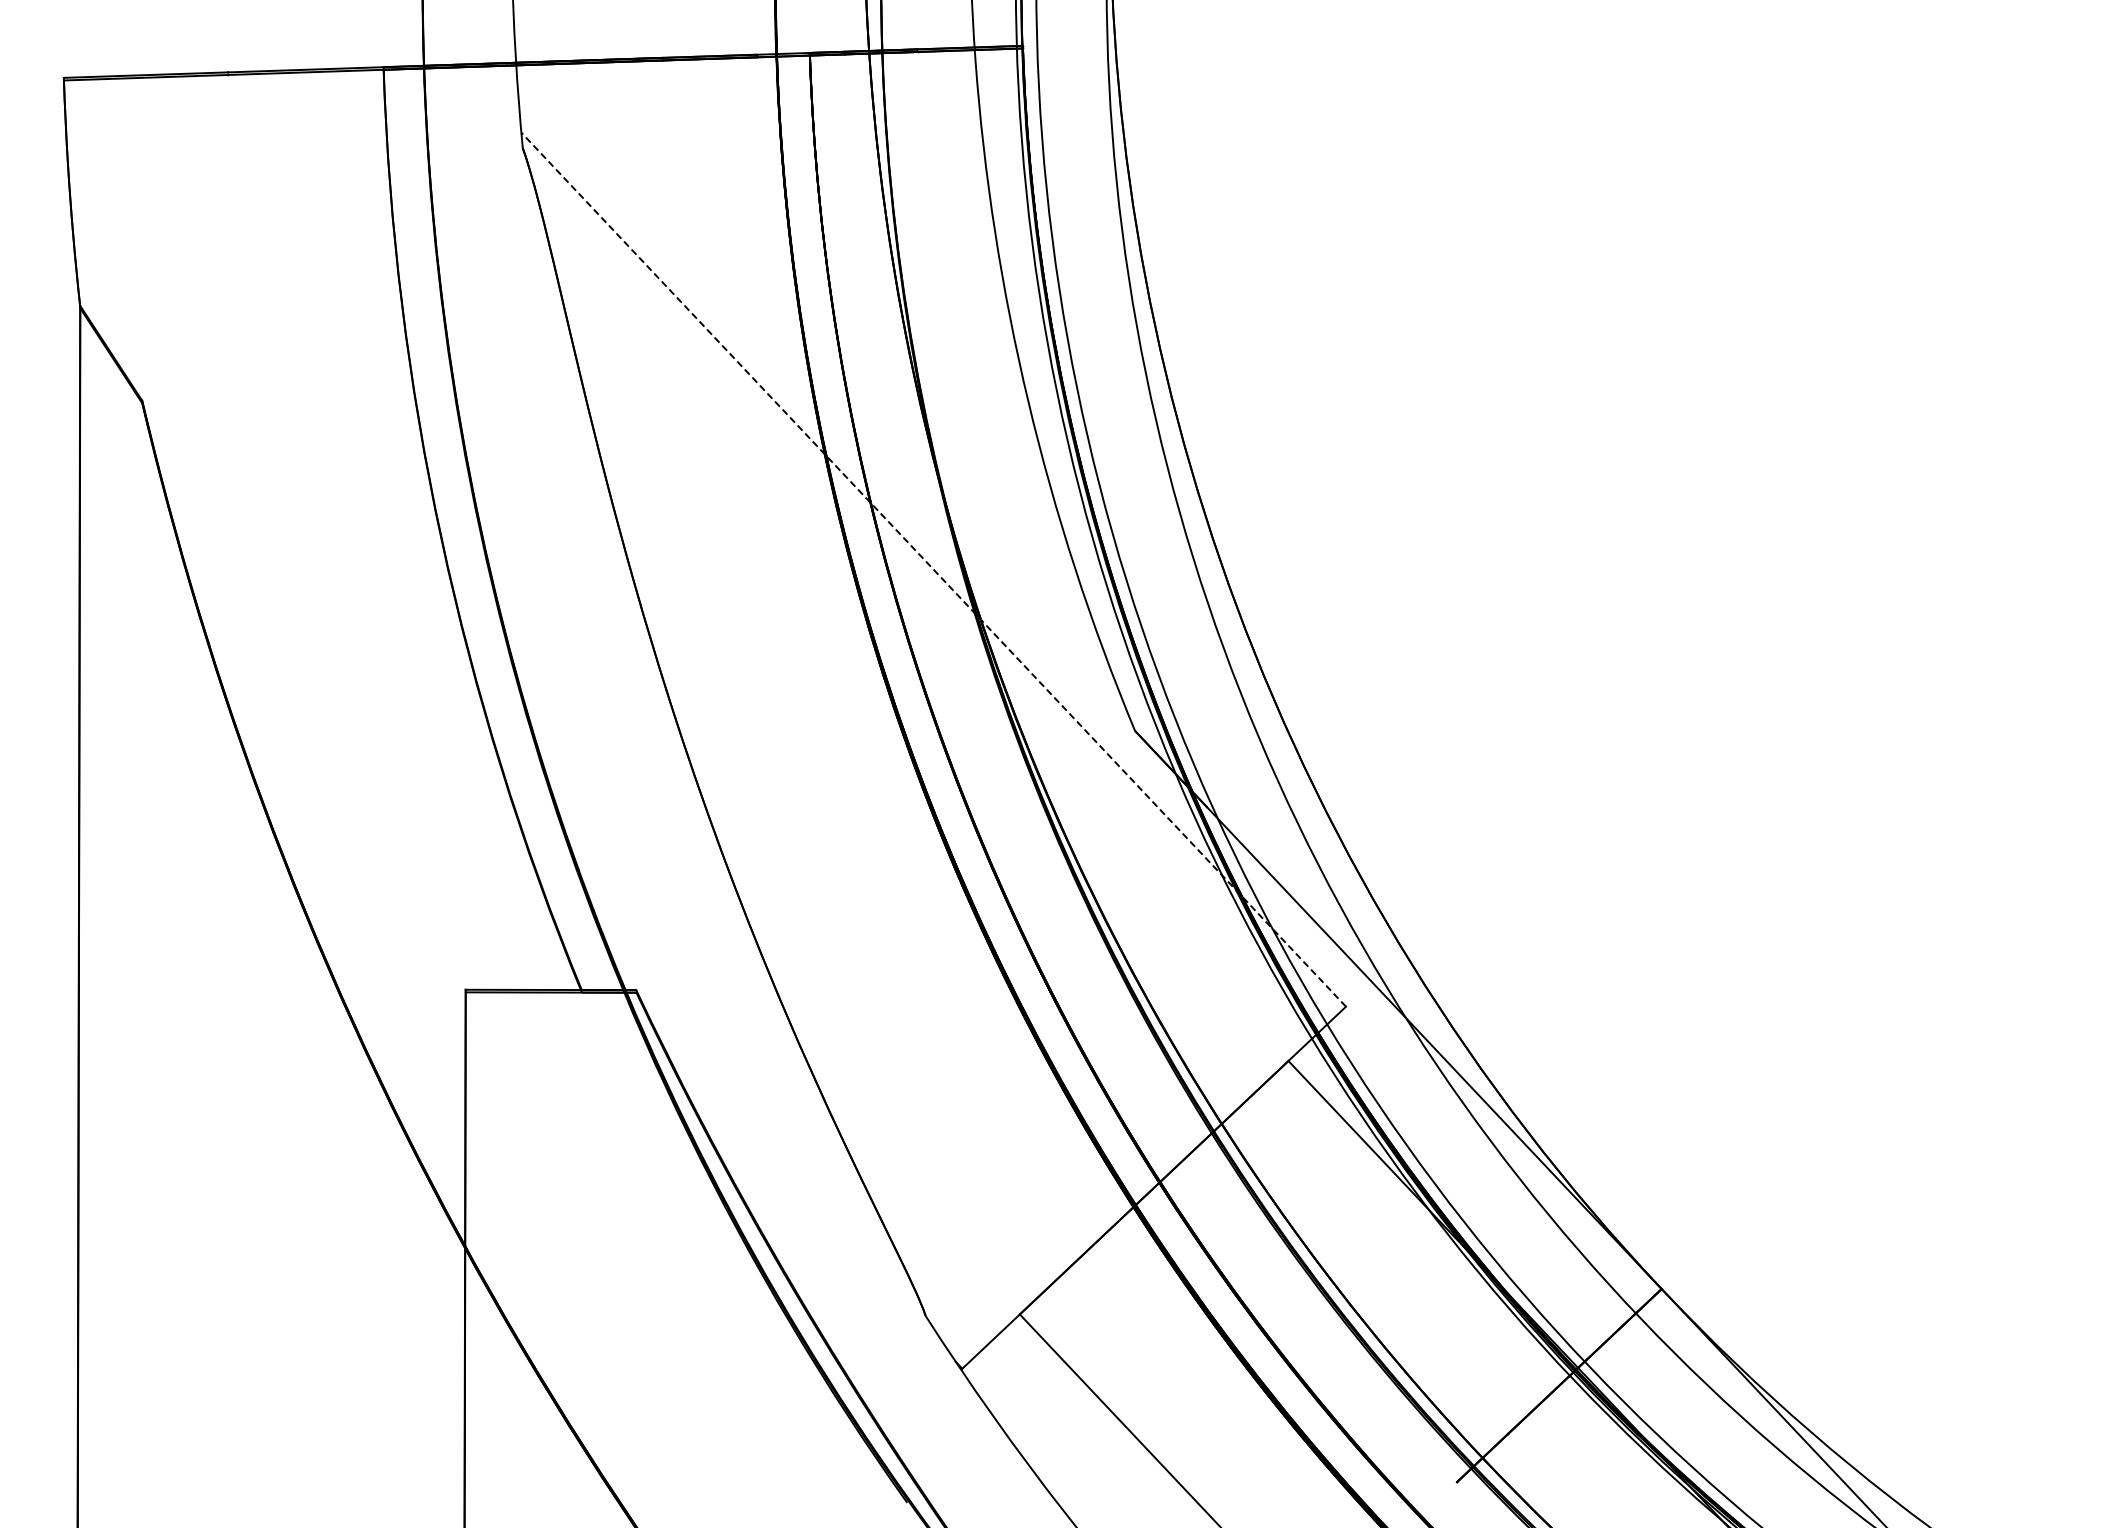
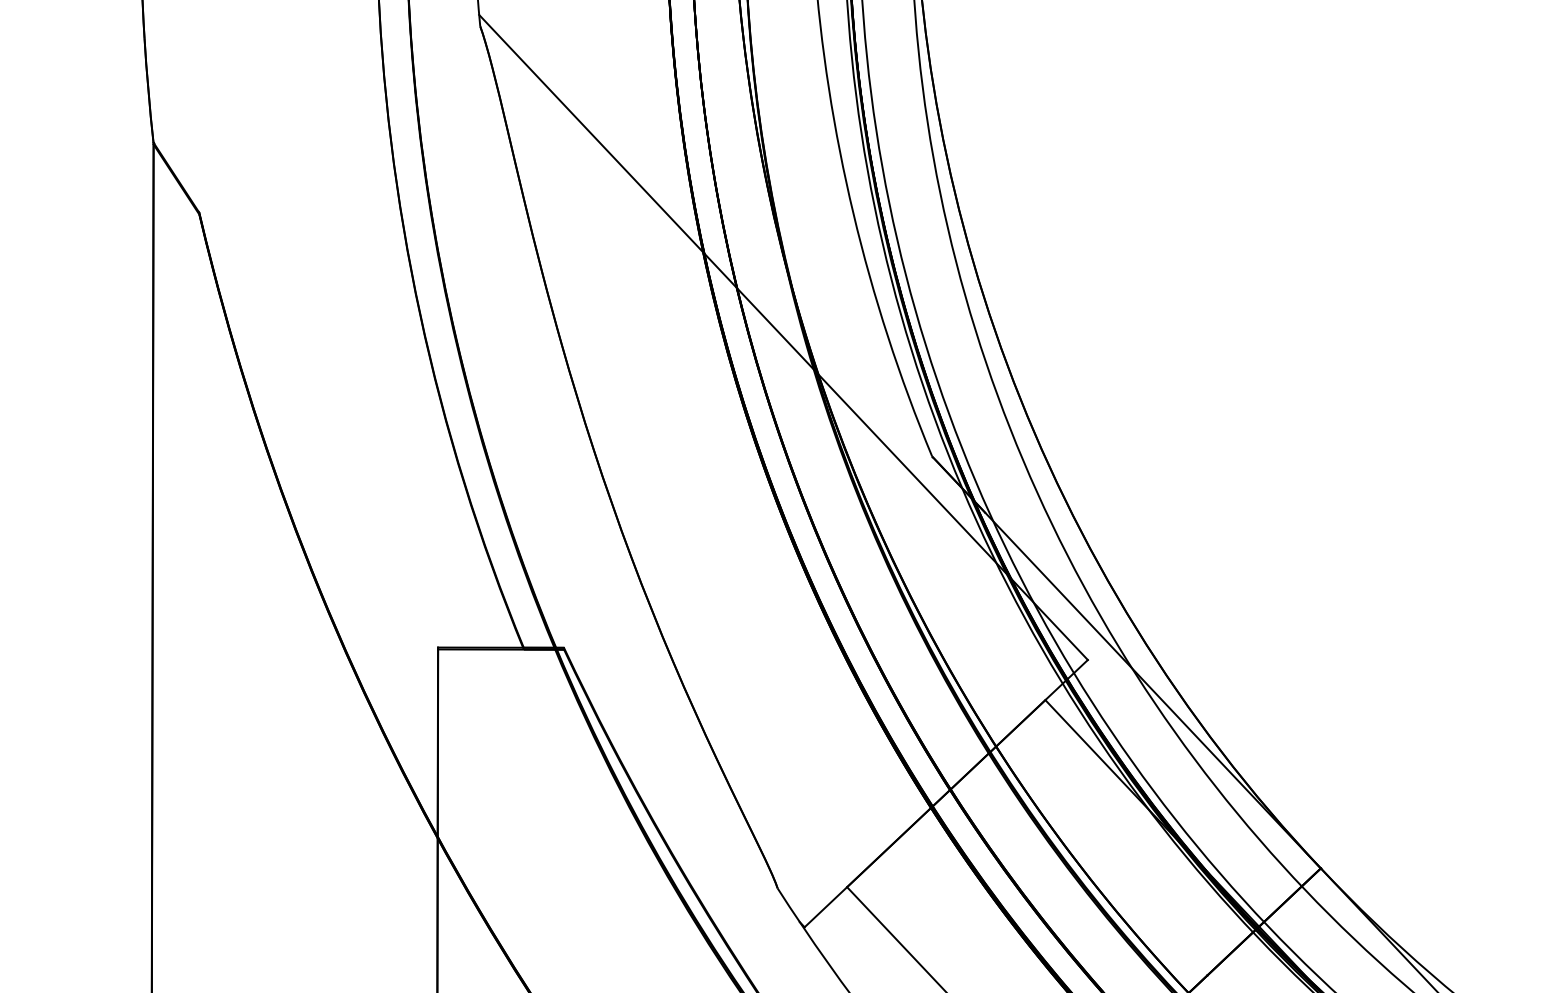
line: (933, 569) -> (783, 337), dashed -> solid

